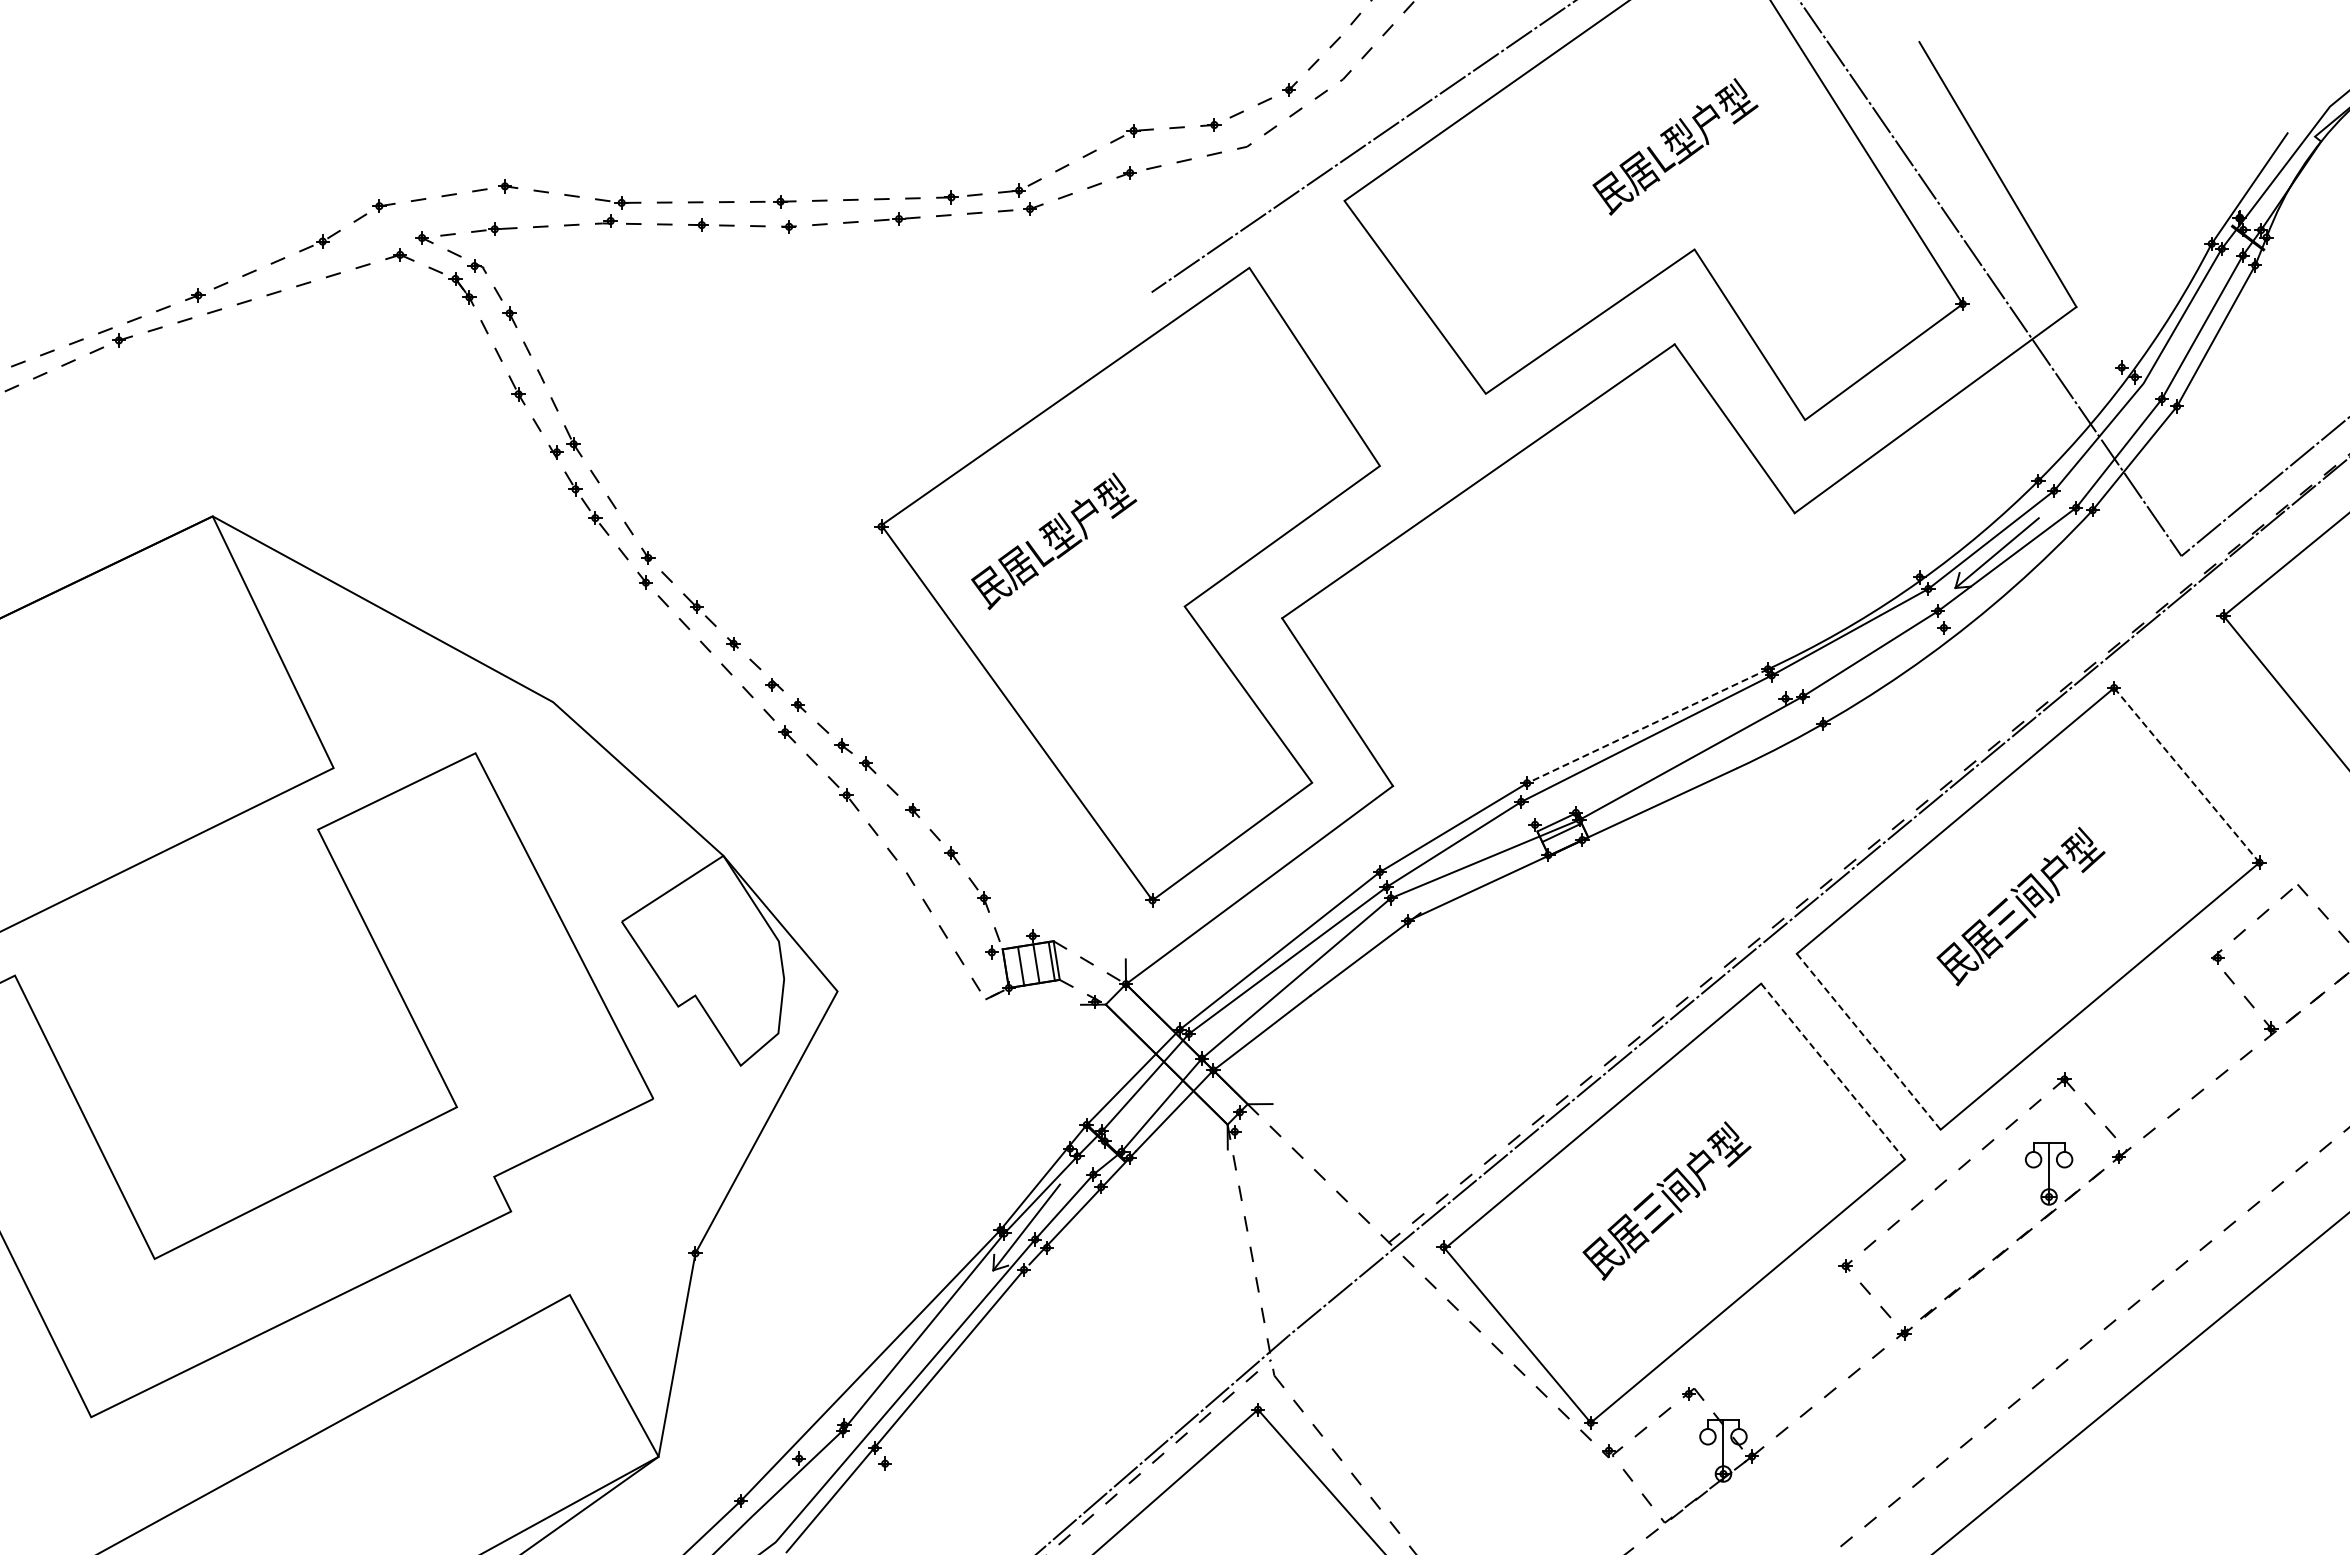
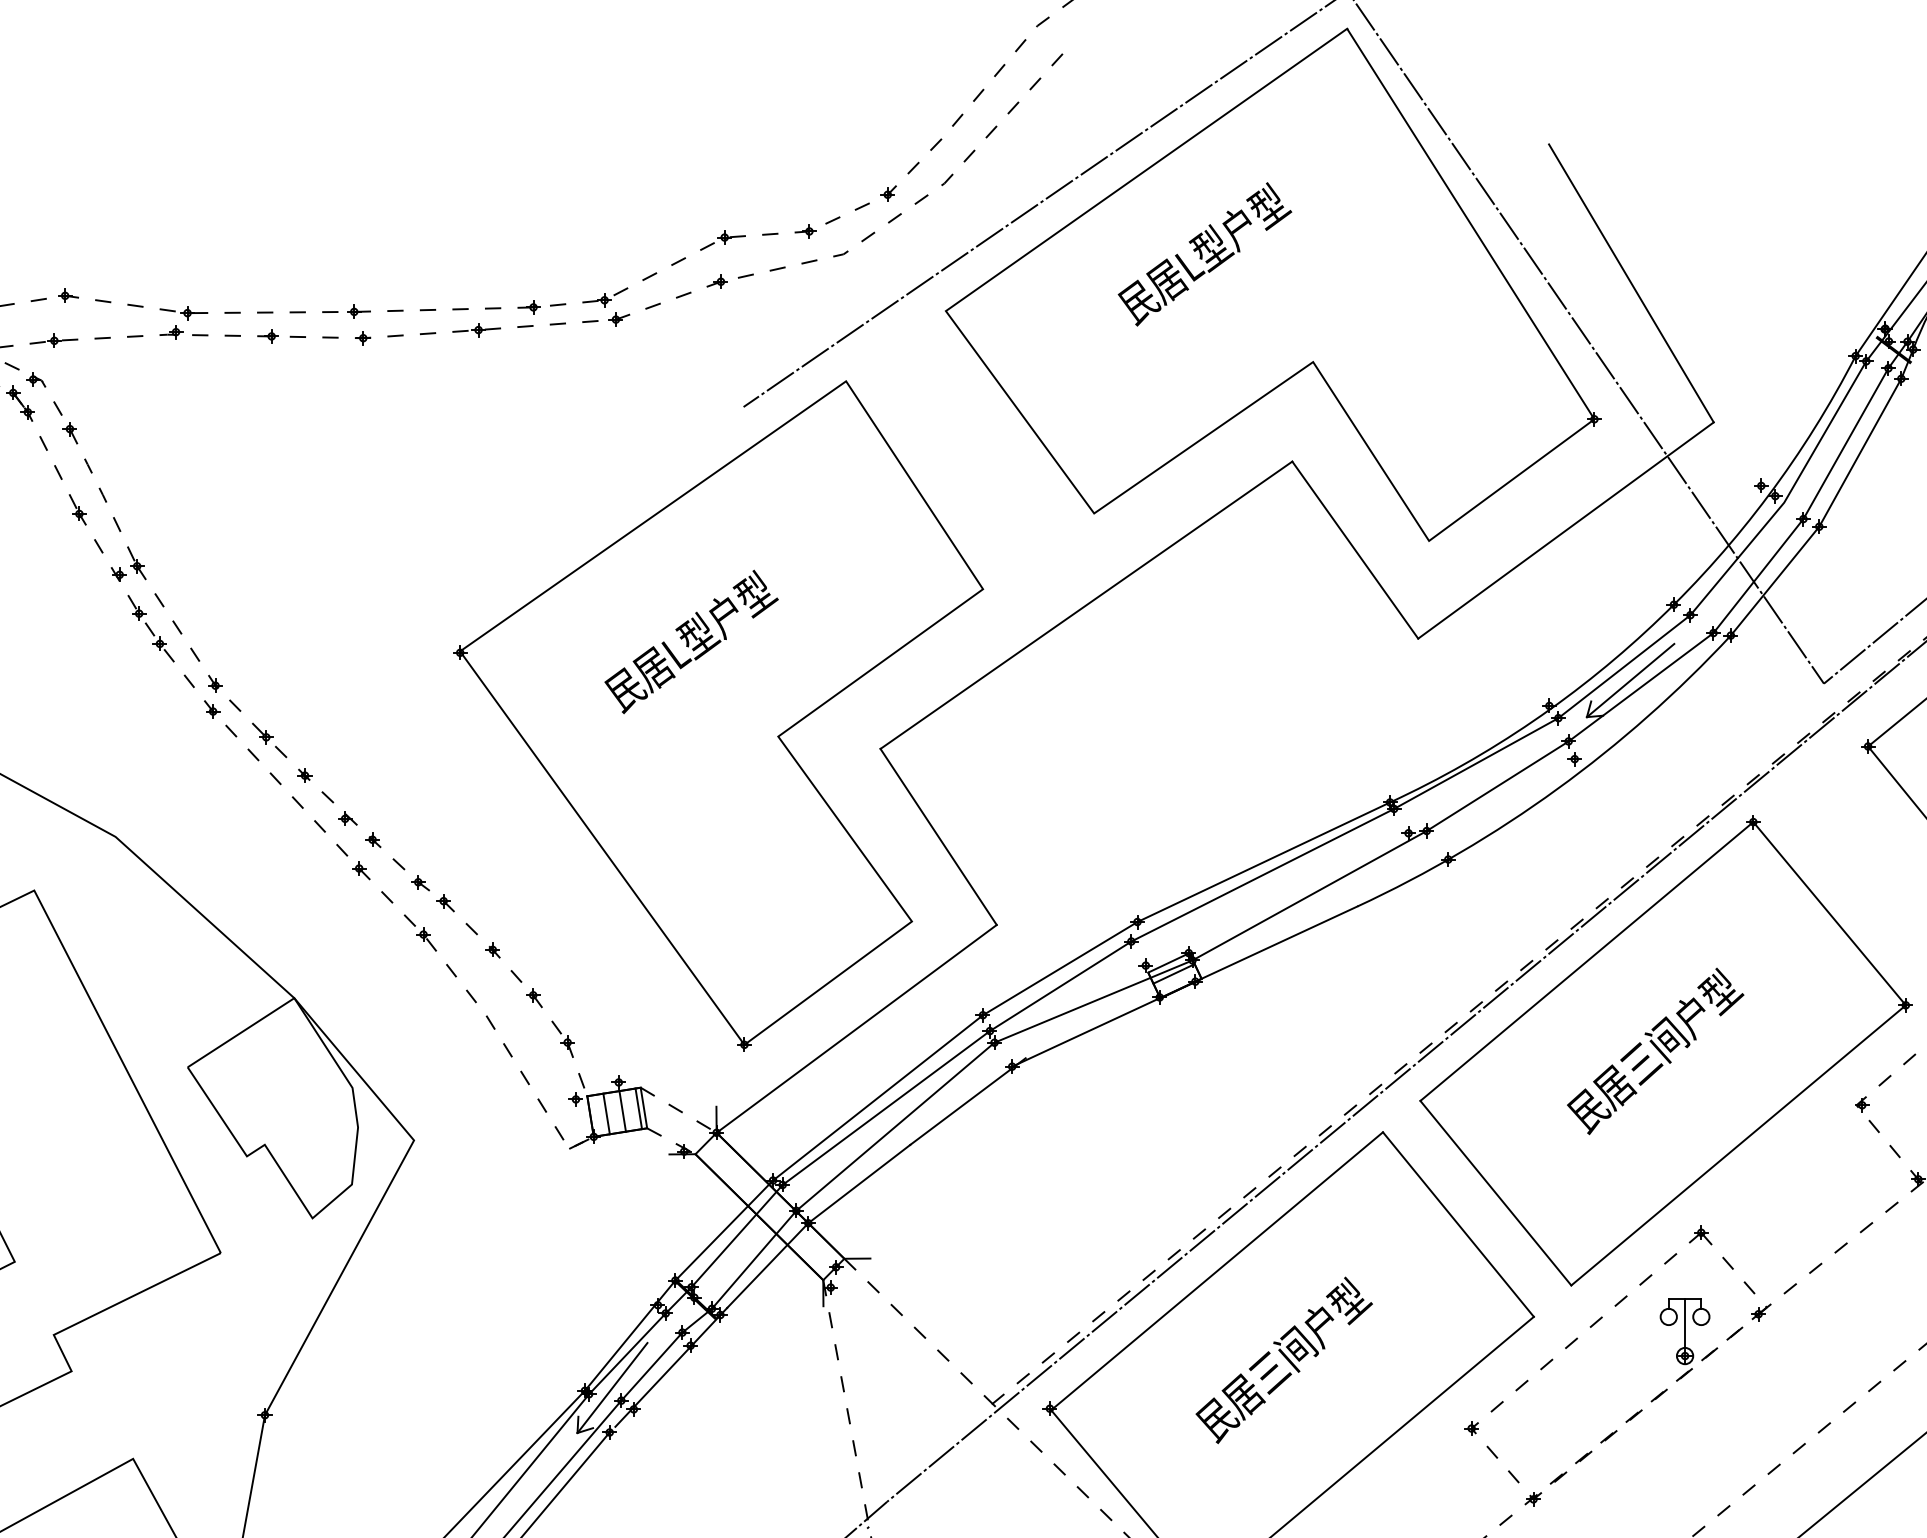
text: (1675, 146) -> (1205, 253), moved
text: (1054, 541) -> (692, 642), moved
line: (1647, 726) -> (1263, 862), dashed -> solid
line: (2186, 775) -> (1829, 913), dashed -> solid
line: (1868, 1041) -> (1495, 1192), dashed -> solid
line: (1833, 1071) -> (1458, 1224), dashed -> solid

